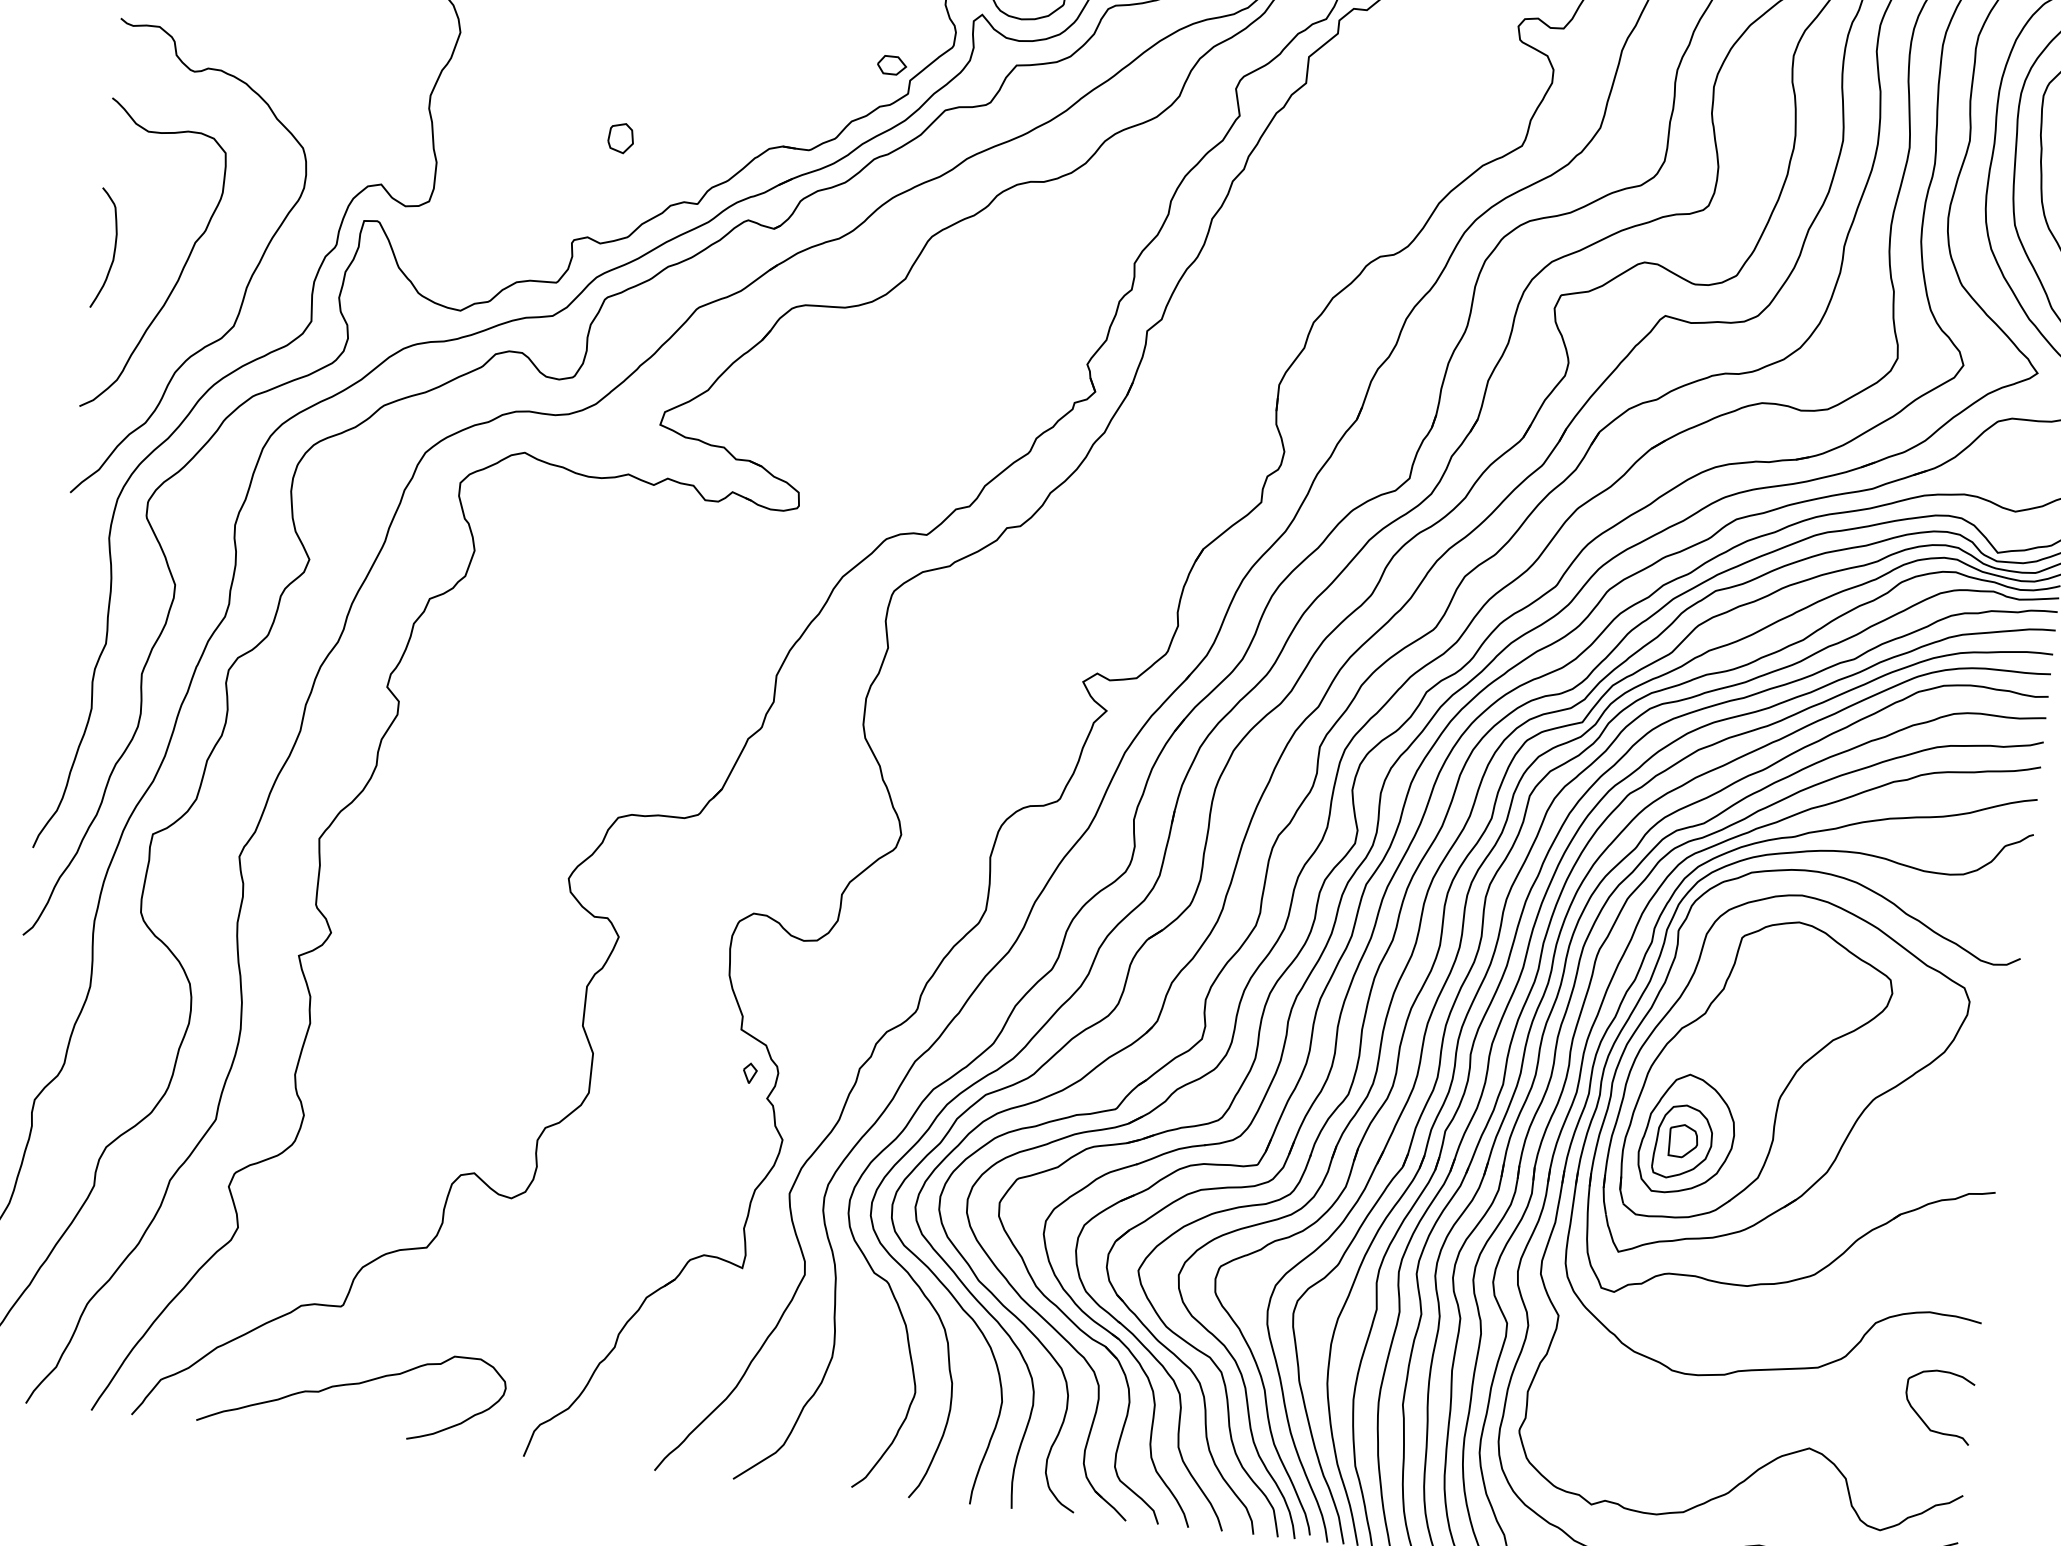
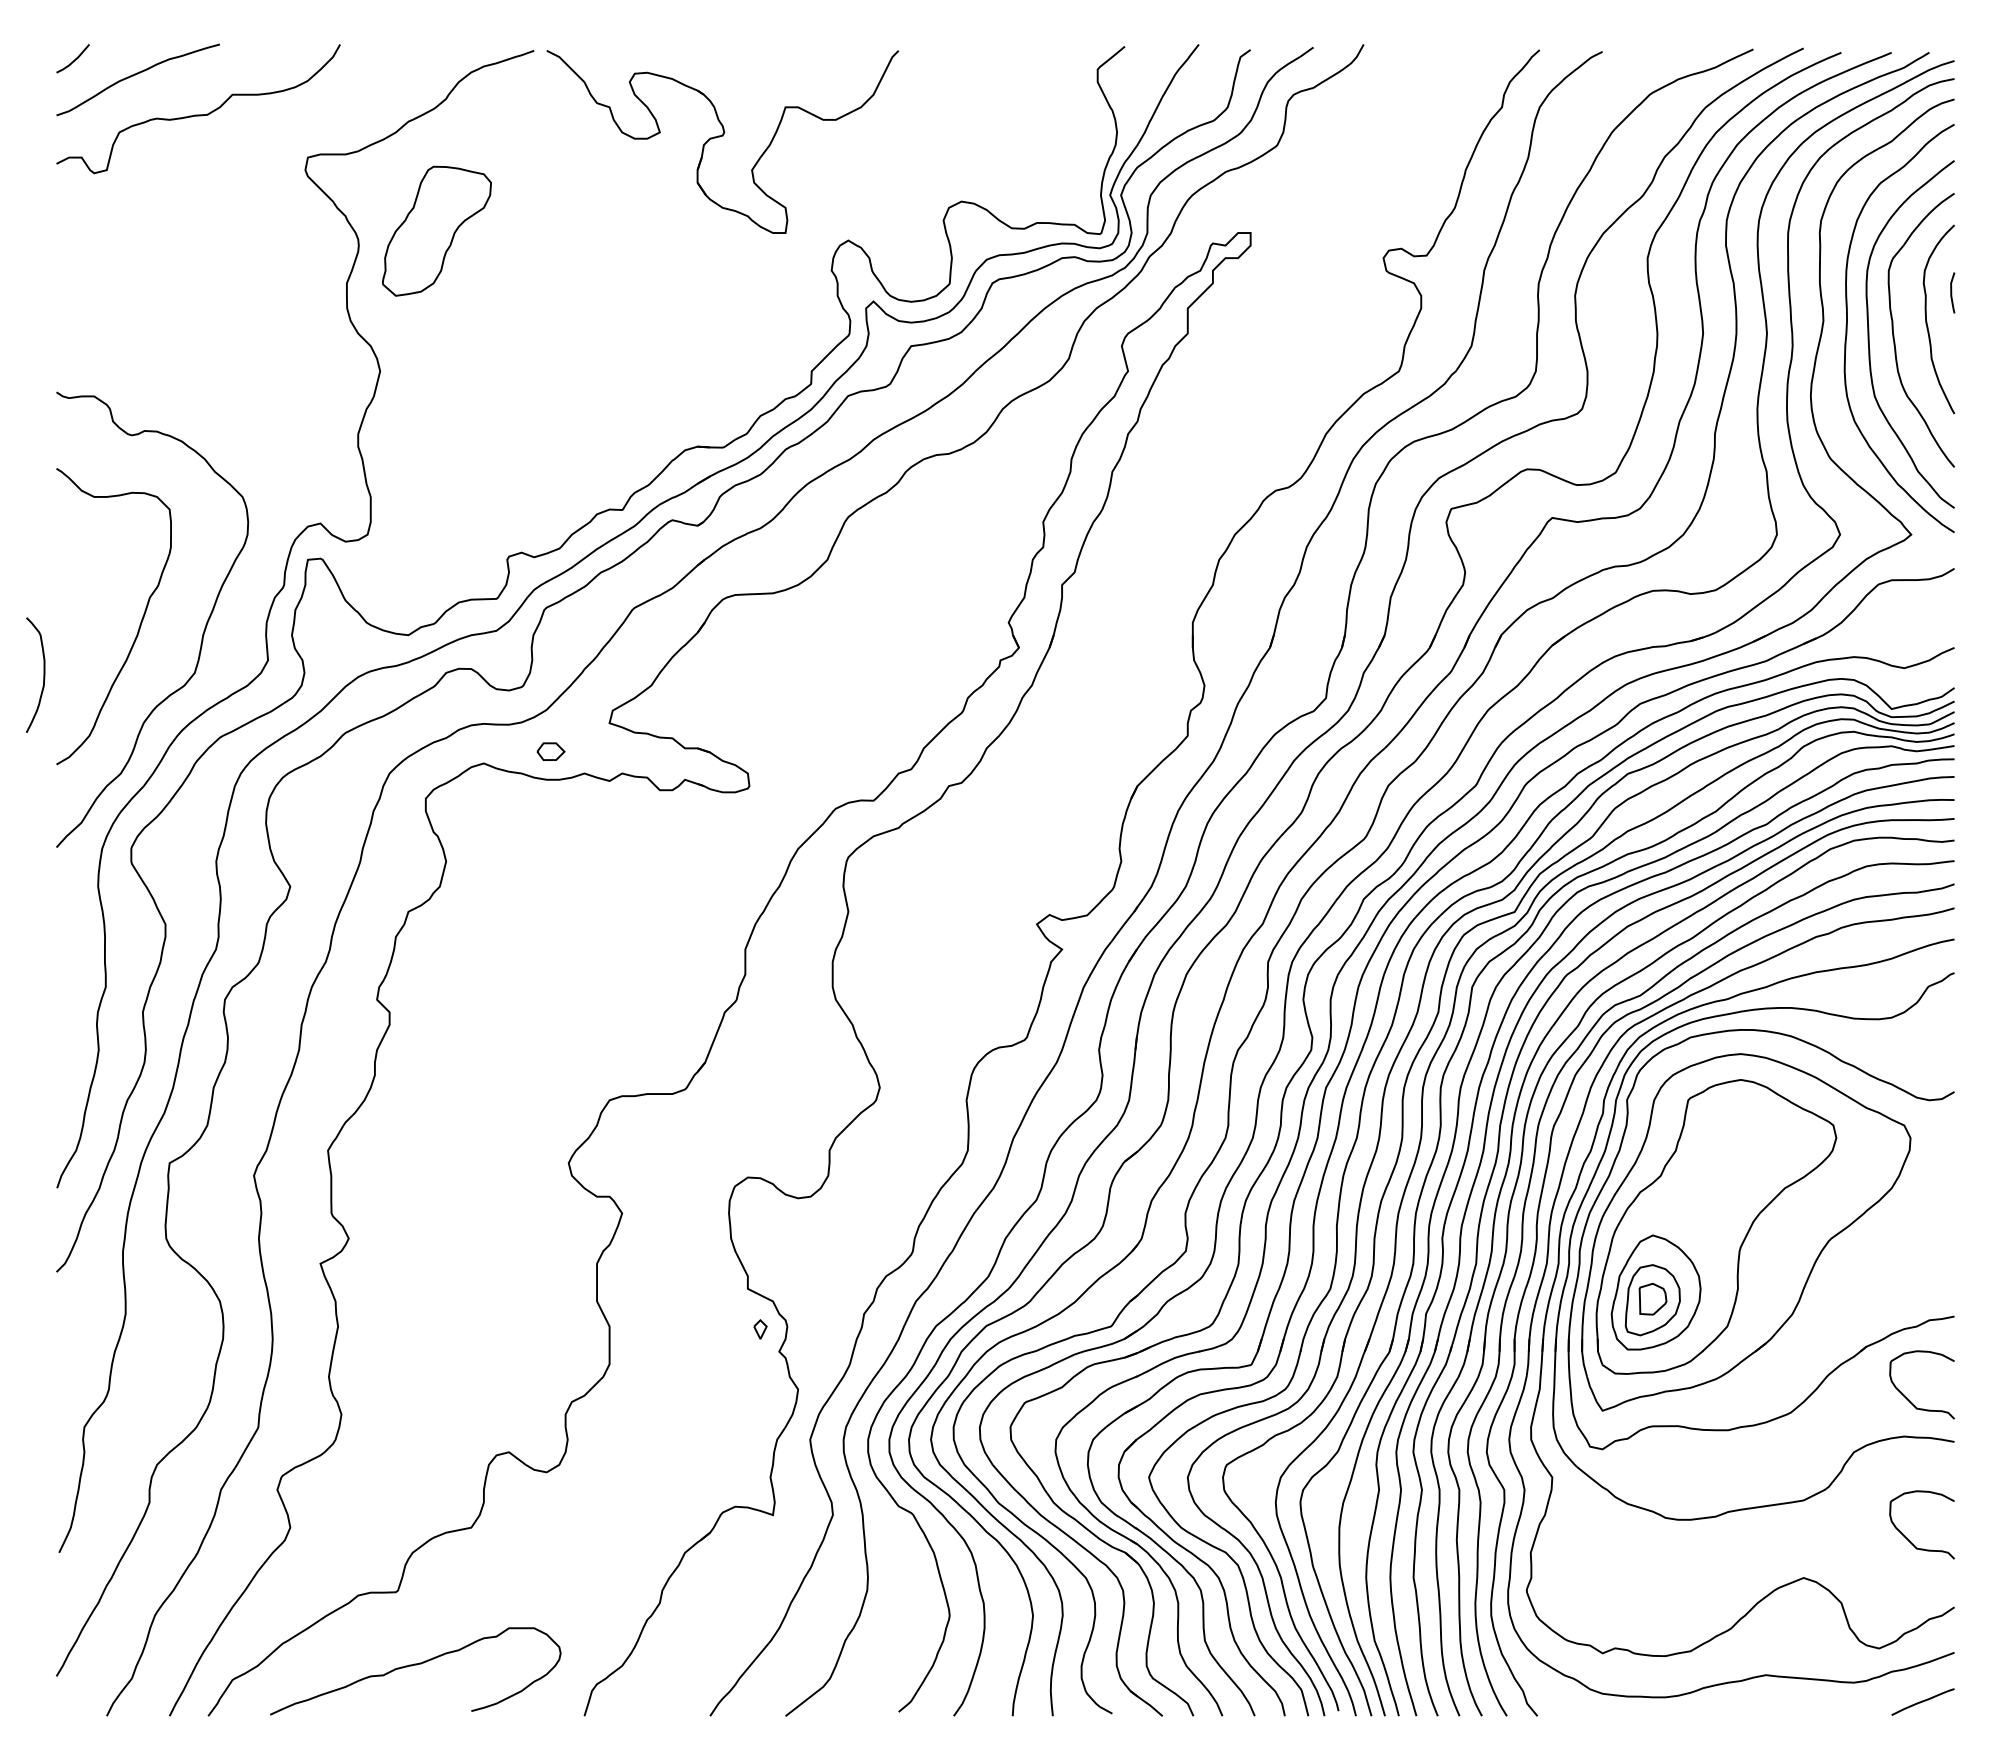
part: (891, 65) -> (550, 751), moved
part: (620, 138) -> (542, 455), removed
curve: (114, 248) -> (43, 674), moved
curve: (1937, 1271) -> (1907, 1397), added

